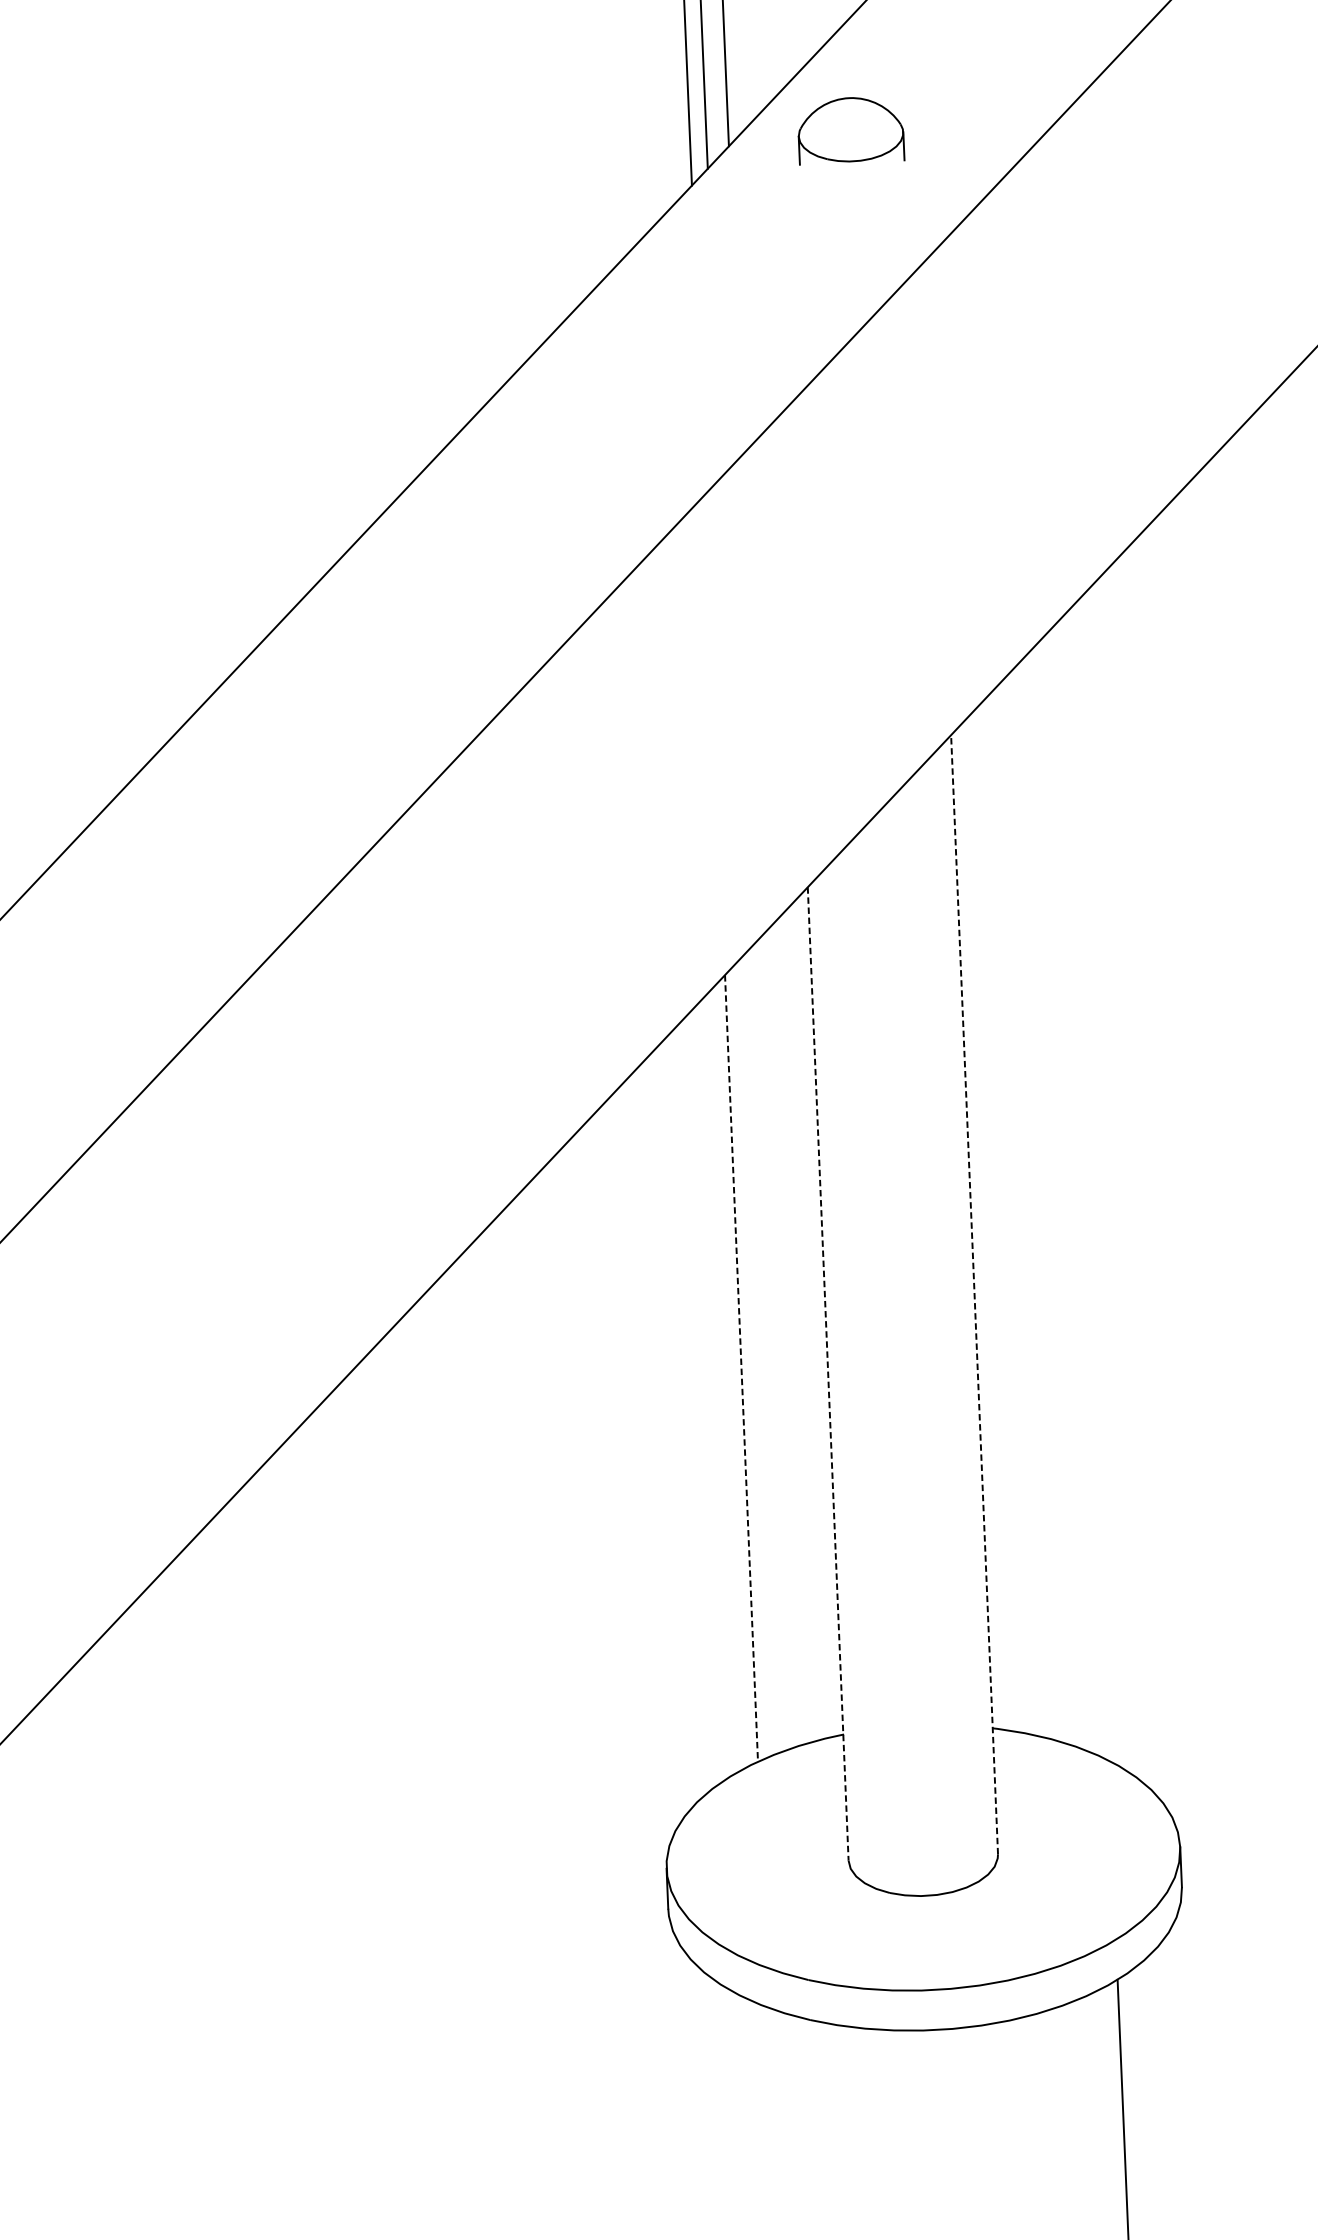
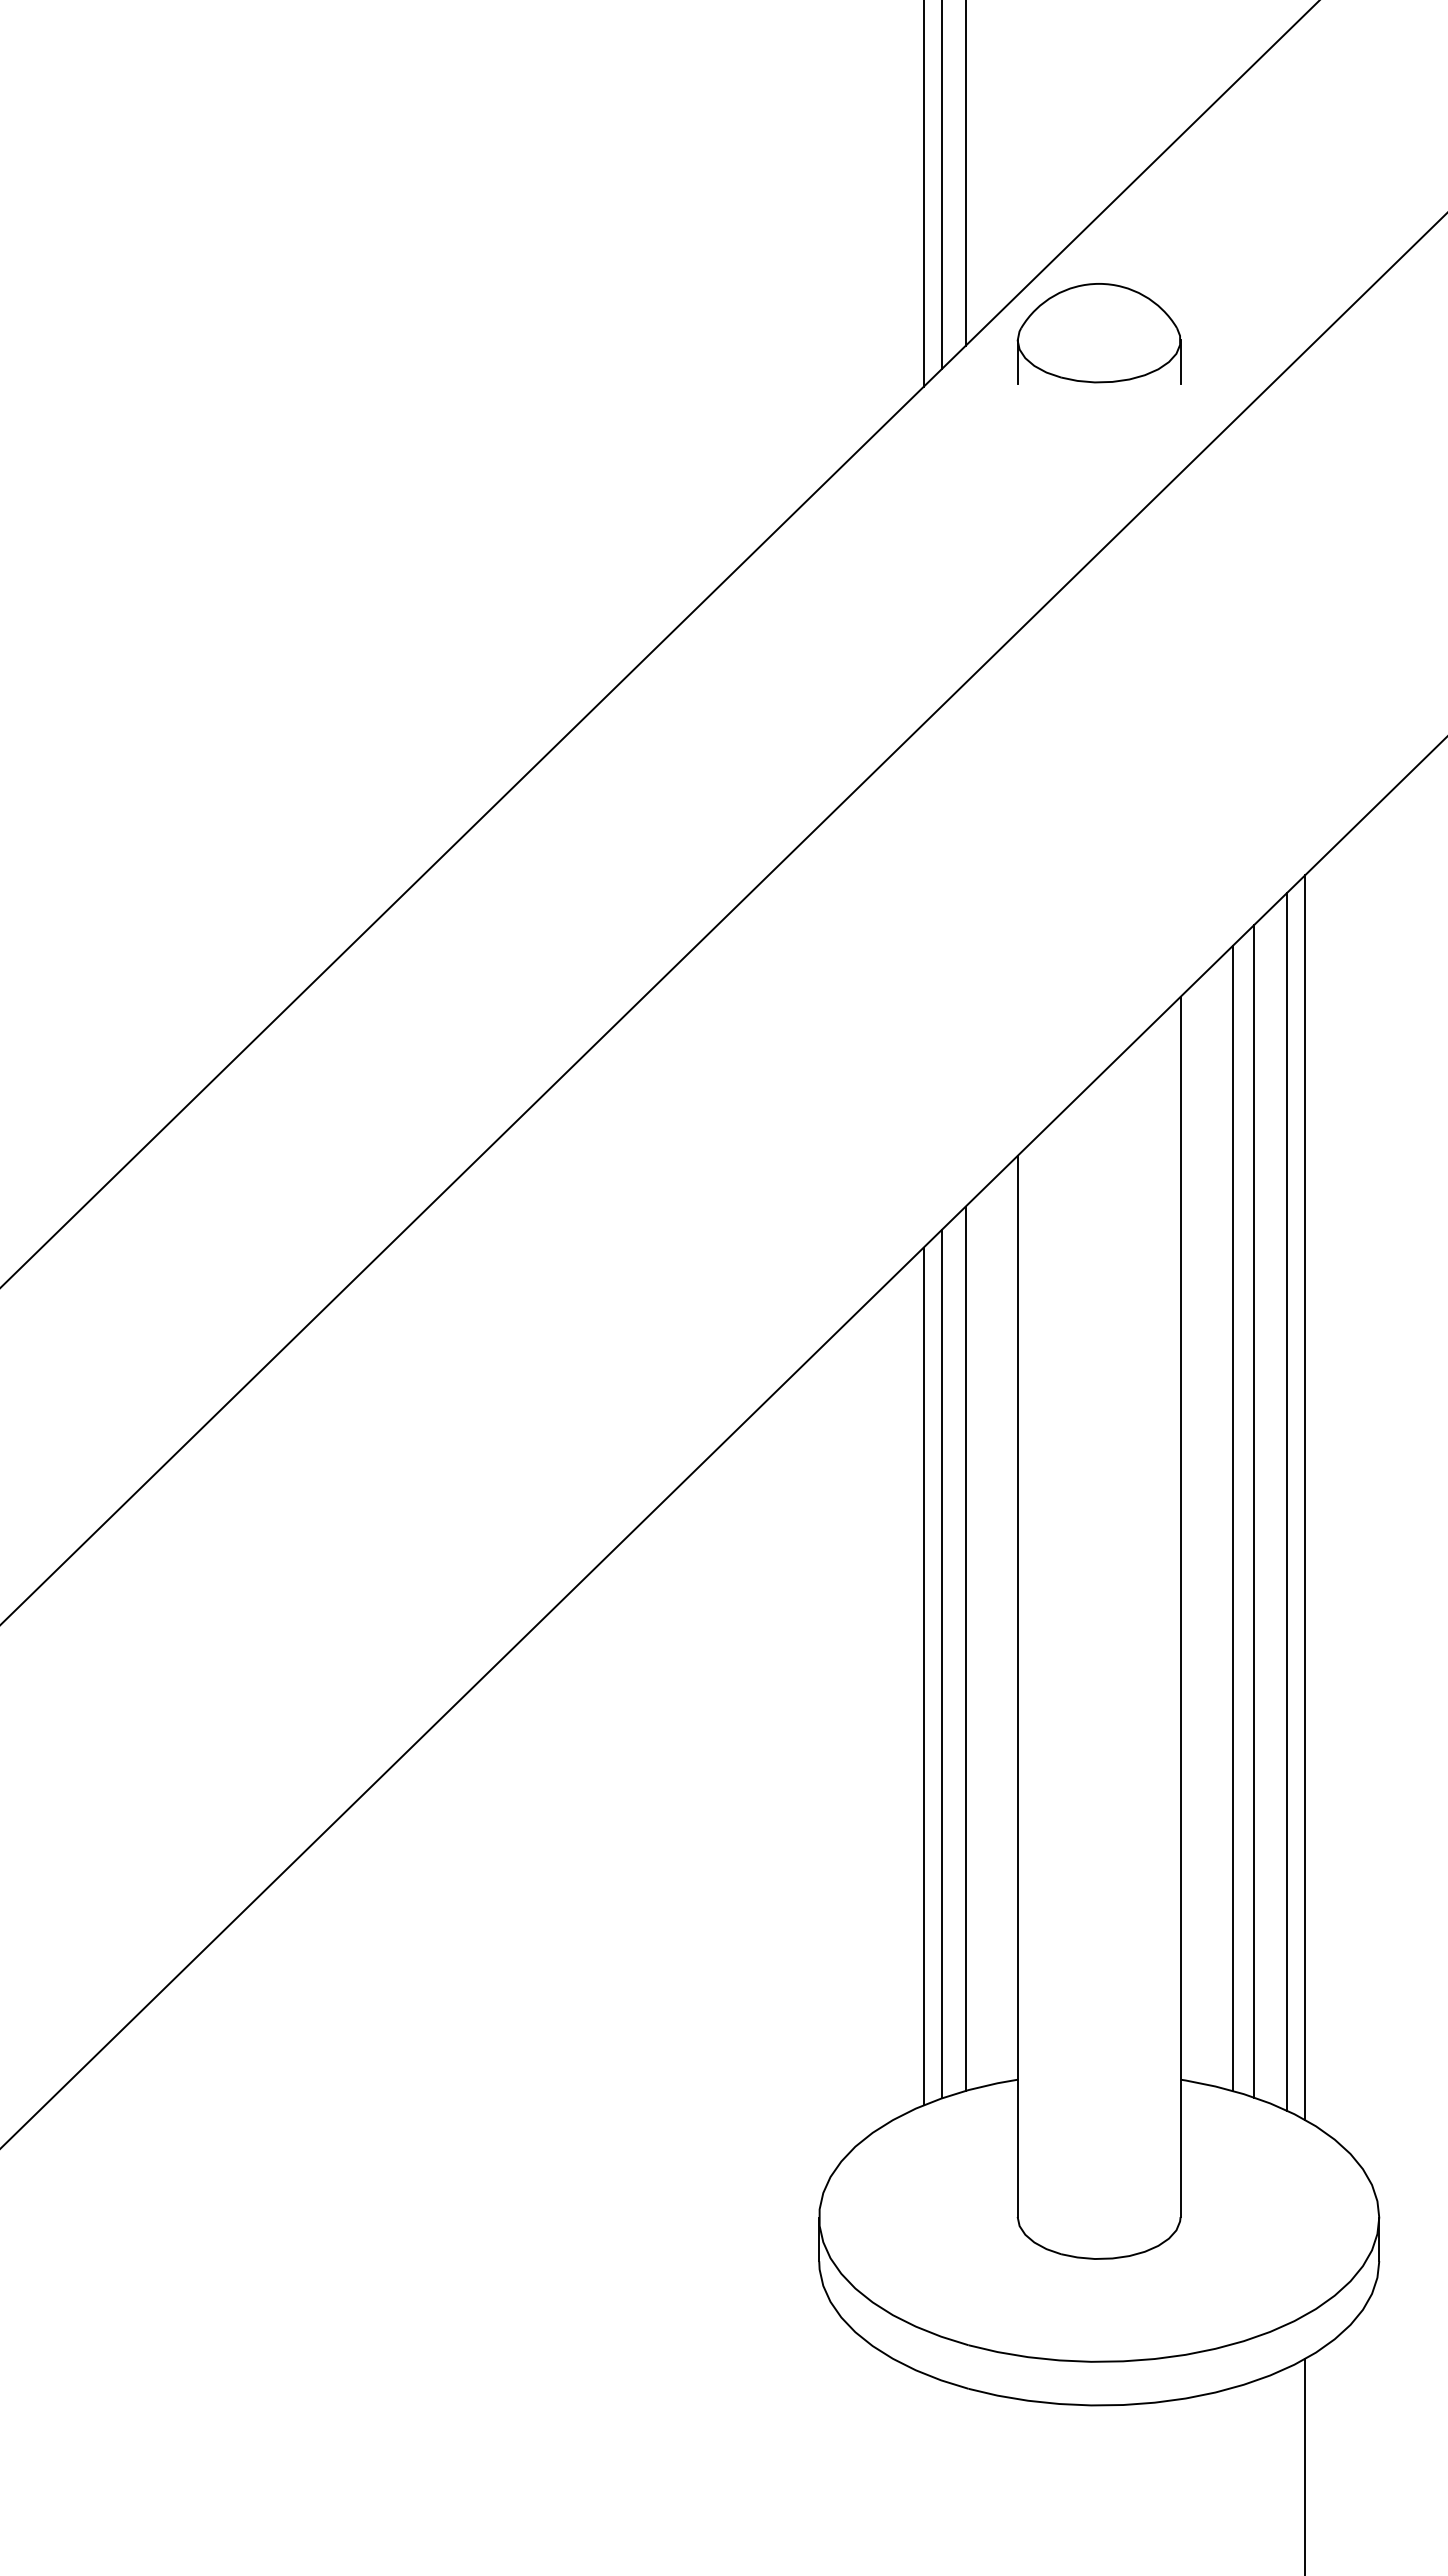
part: (850, 129) -> (1098, 333), size x1.43
line: (1084, 1189) -> (1305, 1497), added
line: (1068, 1193) -> (1287, 1501), added
line: (1038, 1203) -> (1254, 1510), added
line: (1018, 1210) -> (1232, 1517), added
line: (974, 1294) -> (1180, 1606), dashed -> solid
line: (778, 1341) -> (965, 1648), added
line: (757, 1356) -> (941, 1664), added
line: (741, 1368) -> (923, 1676), dashed -> solid
line: (828, 1373) -> (1017, 1686), dashed -> solid

